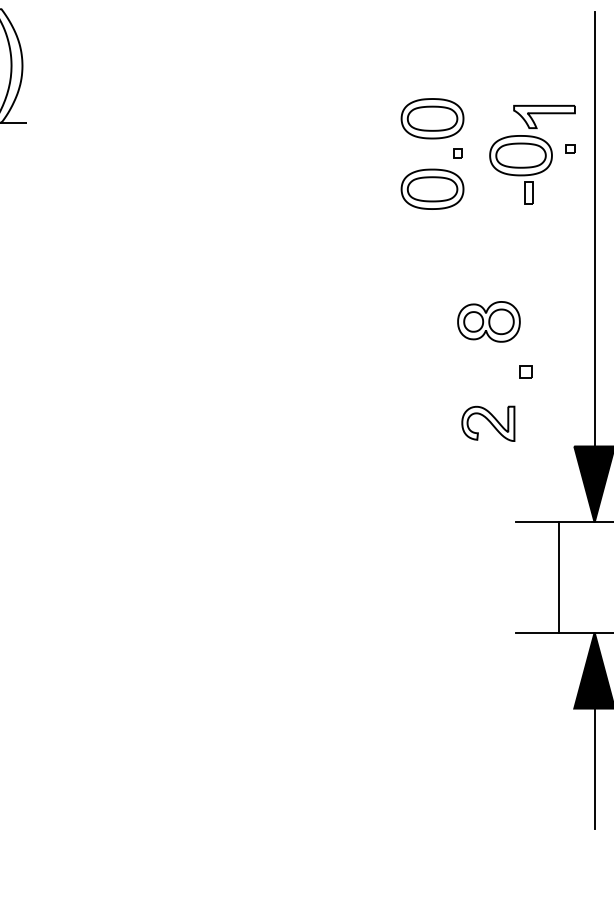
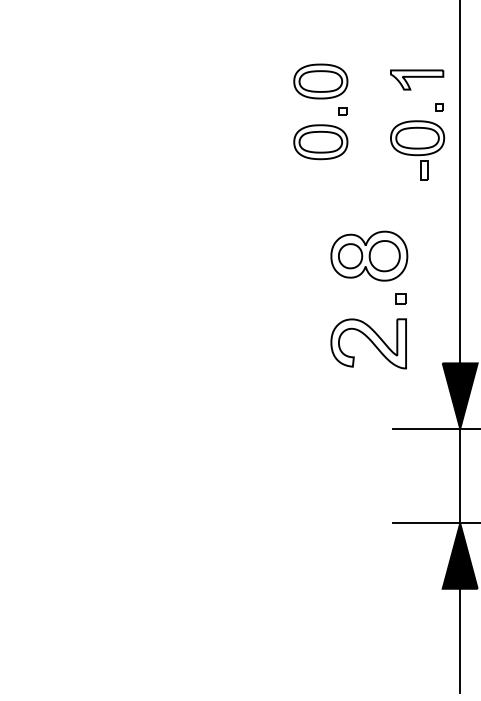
part: (520, 169) -> (417, 150), moved
part: (488, 321) -> (368, 255), size x1.43
part: (488, 423) -> (368, 343), size x1.67
line: (558, 577) -> (460, 476), moved

